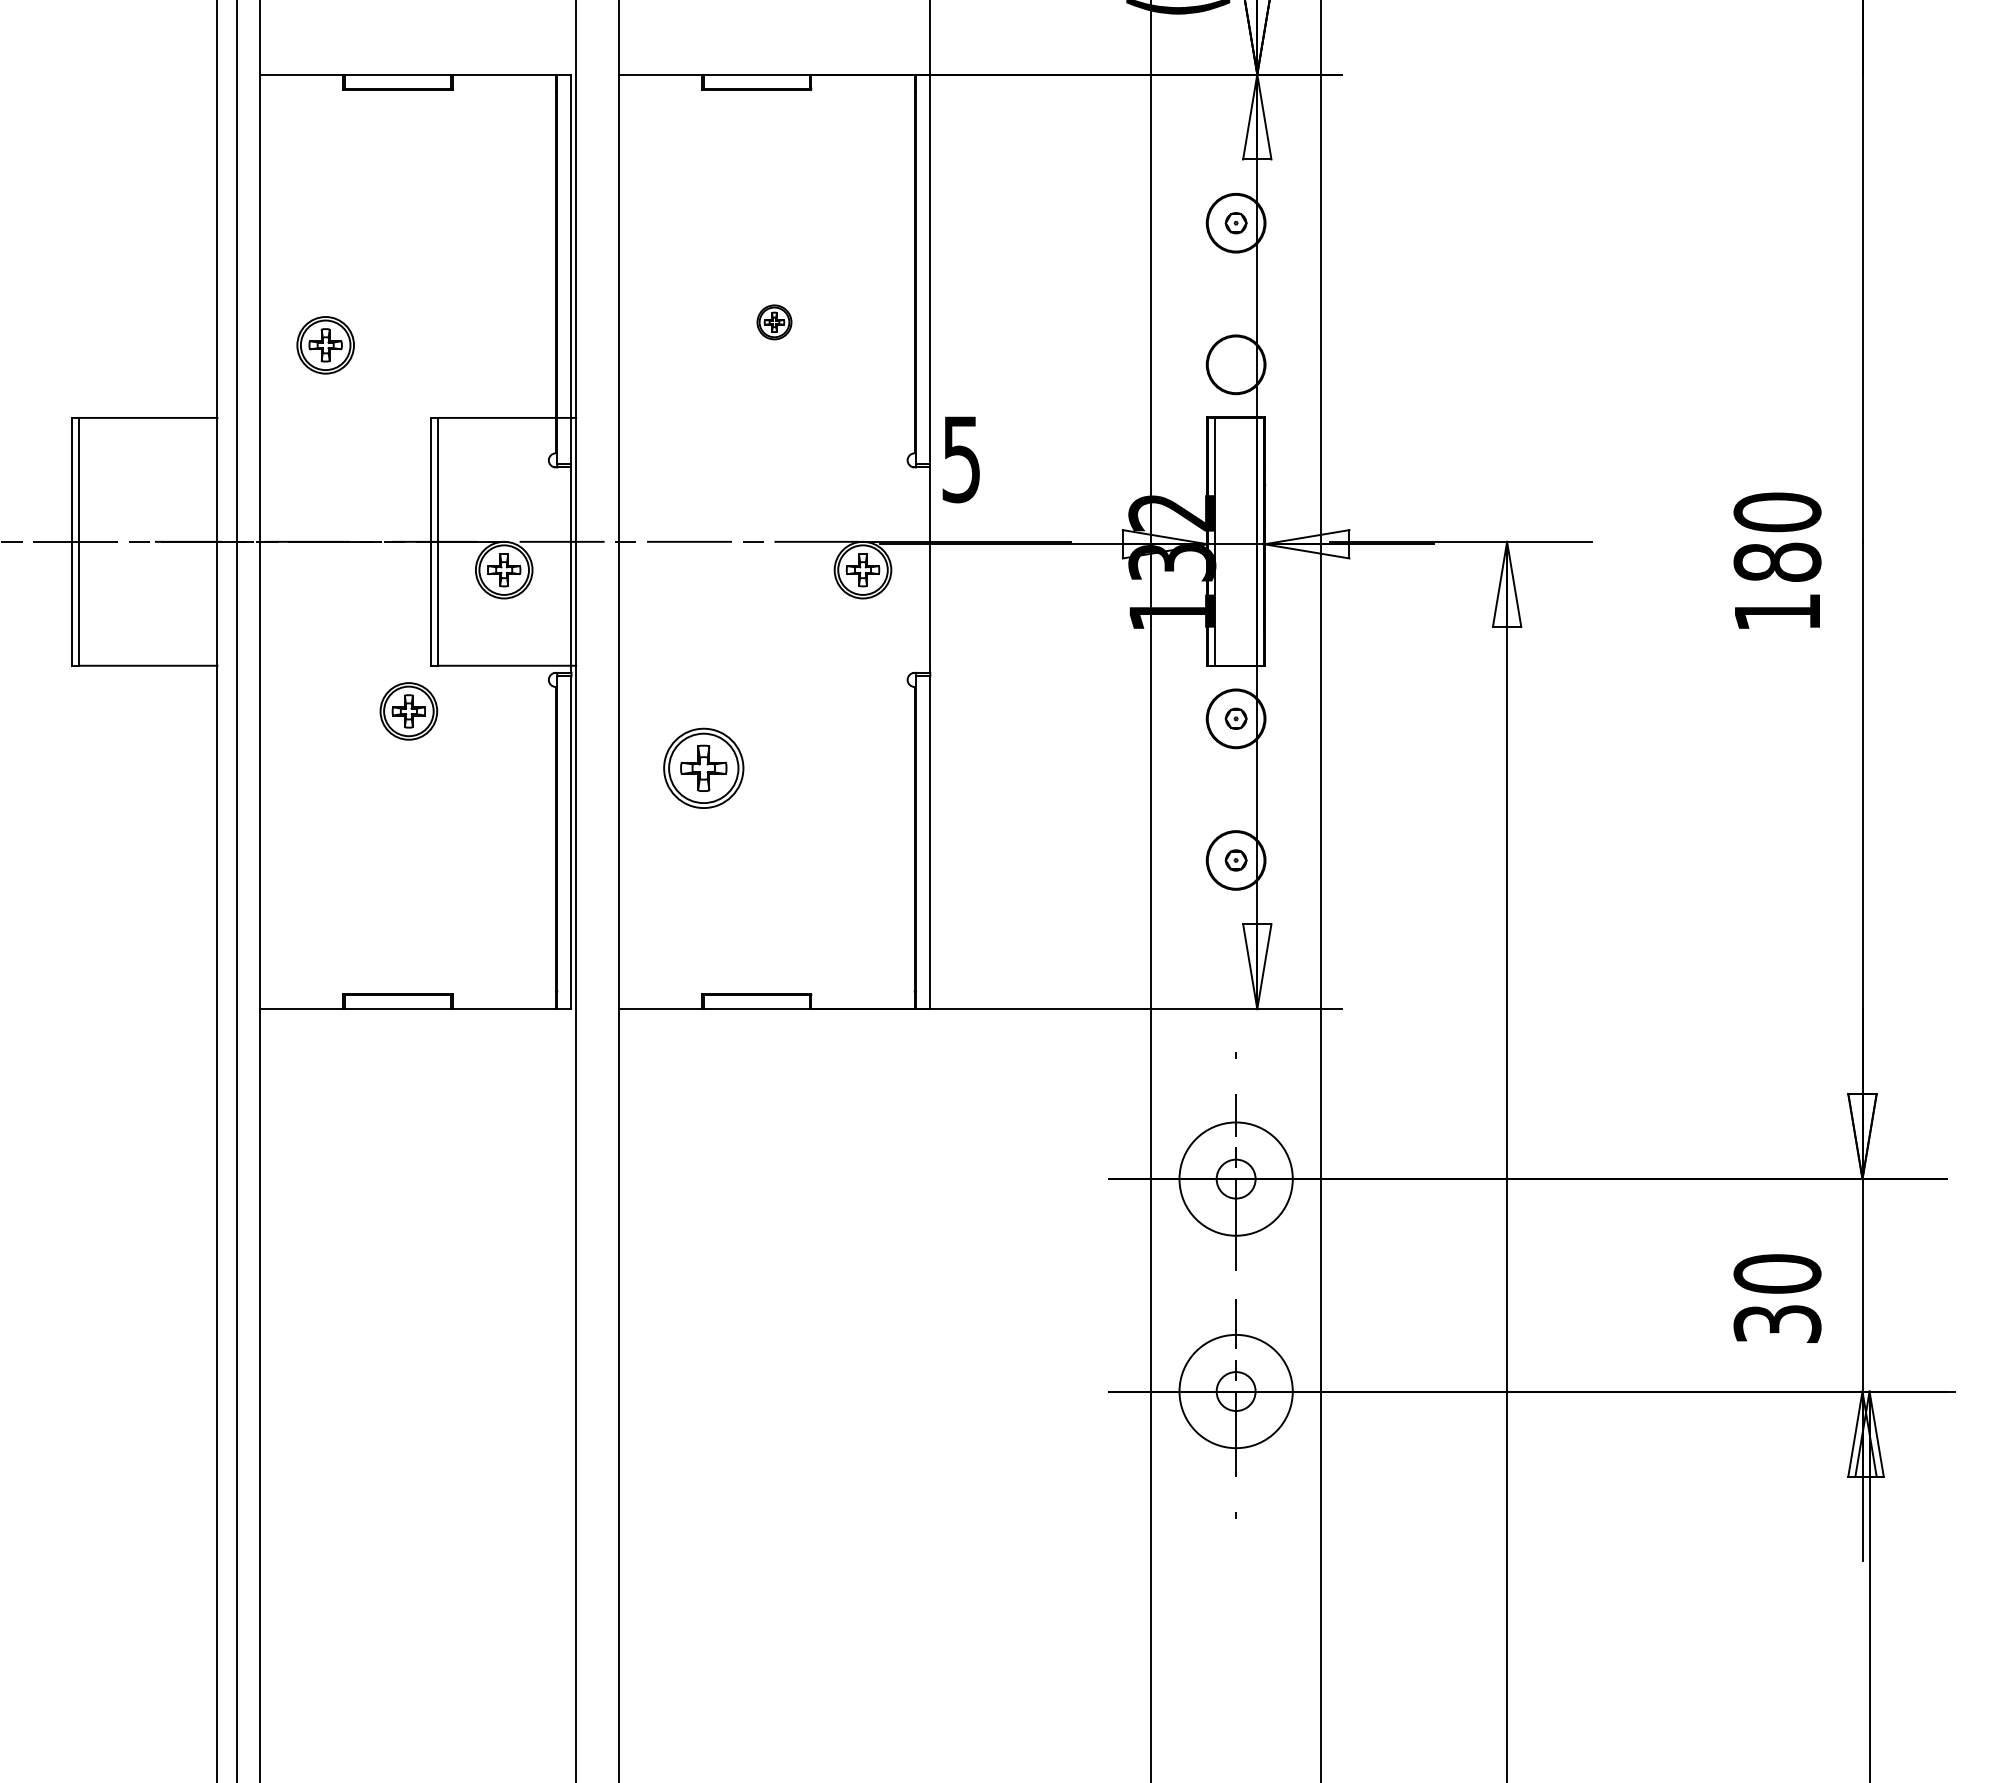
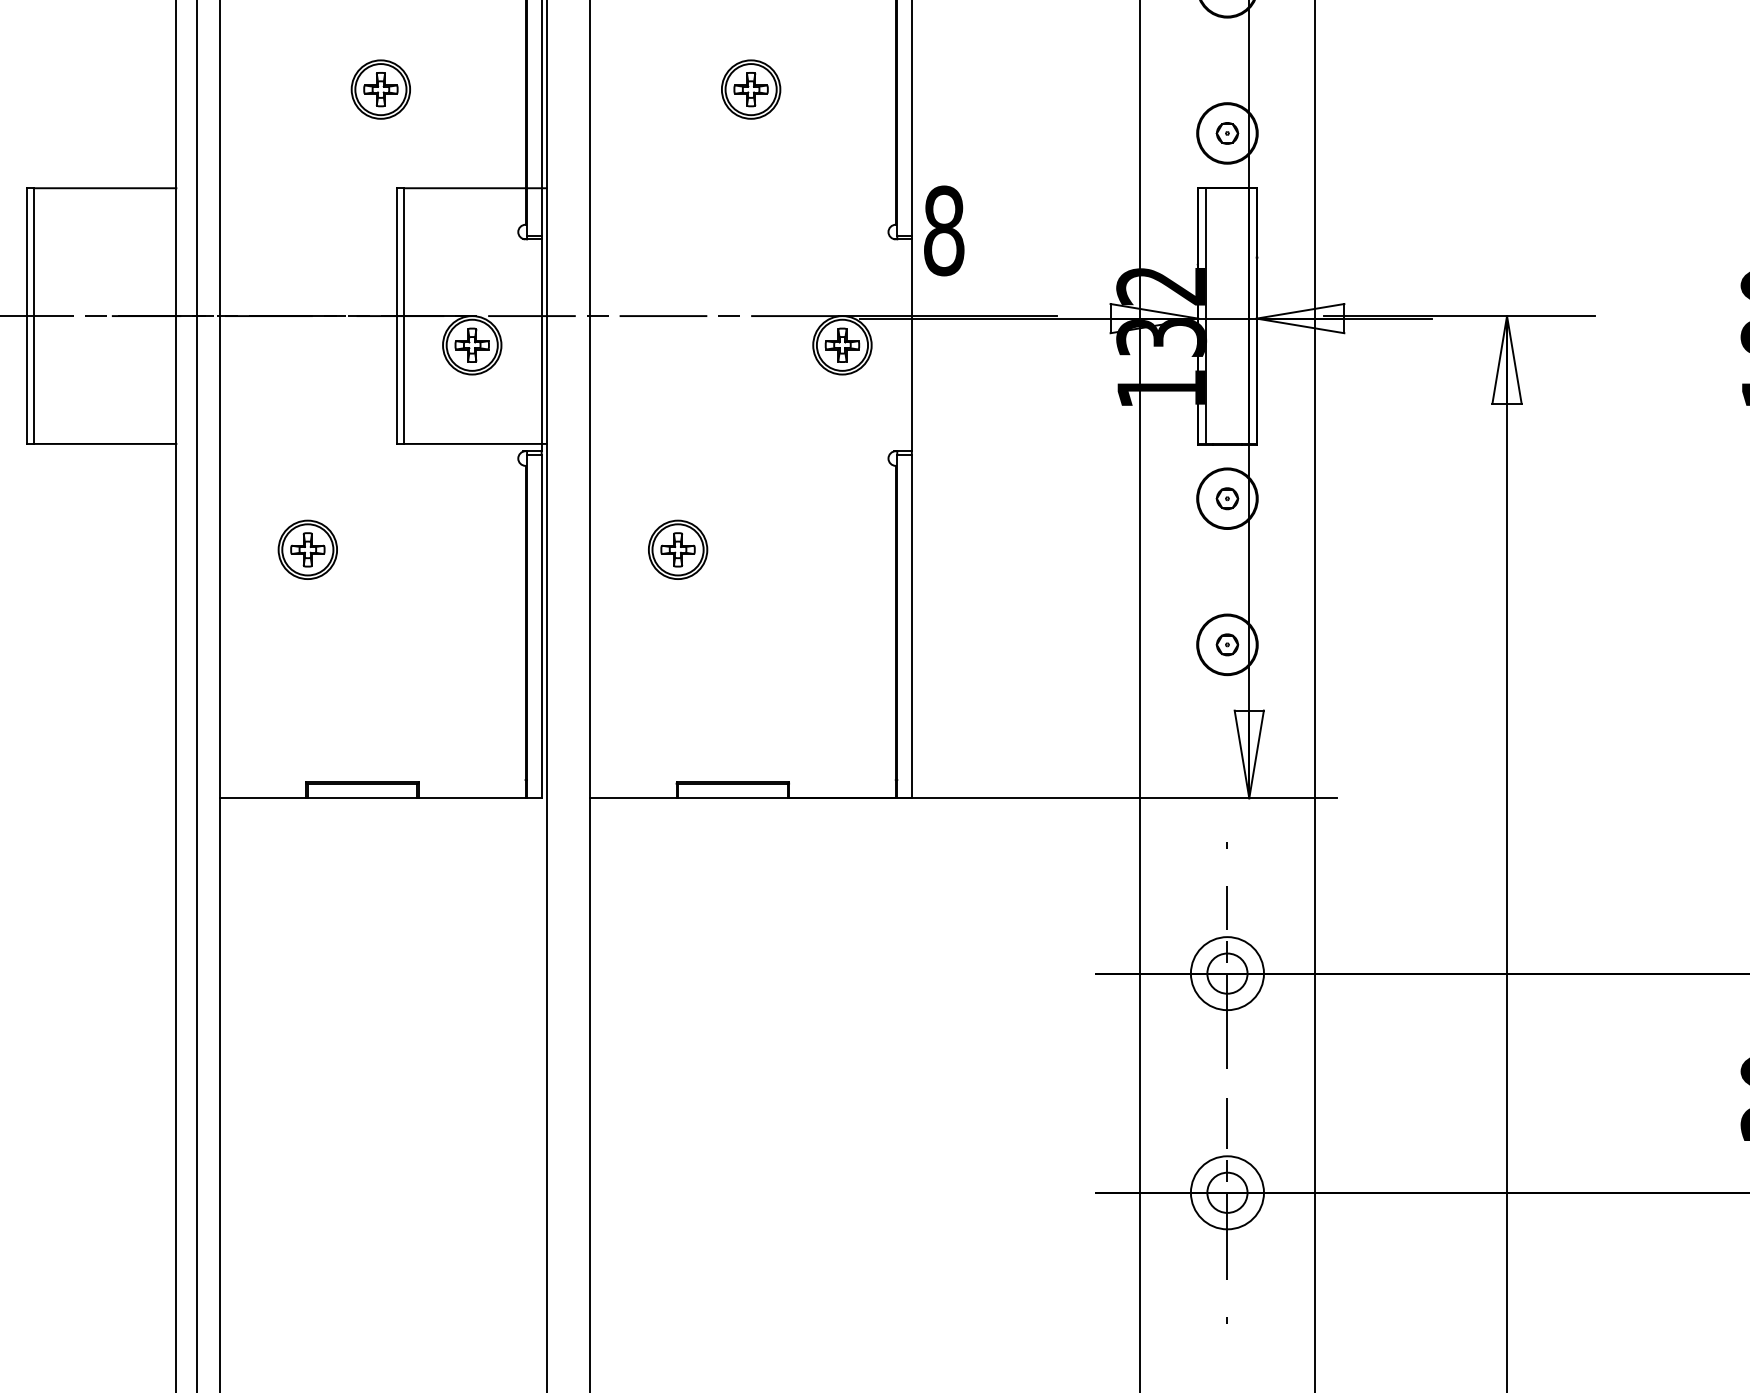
part: (774, 322) -> (751, 89), size x1.67
part: (325, 345) -> (380, 89), moved
part: (1235, 364) -> (1226, 133), added
text: (961, 459) -> (944, 231), 5 -> 8
part: (408, 711) -> (307, 549), moved
part: (703, 768) -> (677, 549), size x0.71
circle: (1235, 1178) -> (1226, 973), size x0.62
circle: (1235, 1391) -> (1226, 1192), size x0.62

